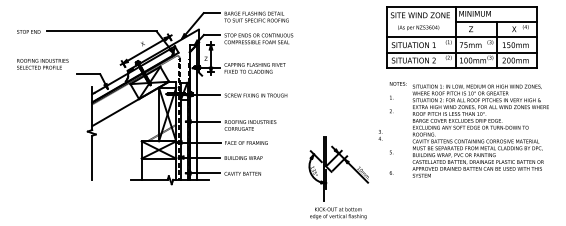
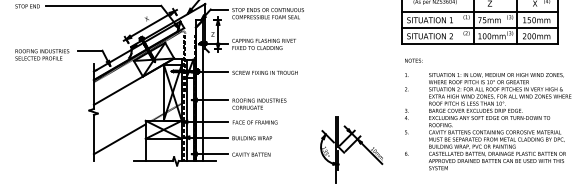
text: (42, 64) -> (42, 55), moved
text: (480, 130) -> (499, 120), moved
text: (380, 135) -> (406, 114), moved
line: (116, 158) -> (119, 138), added

